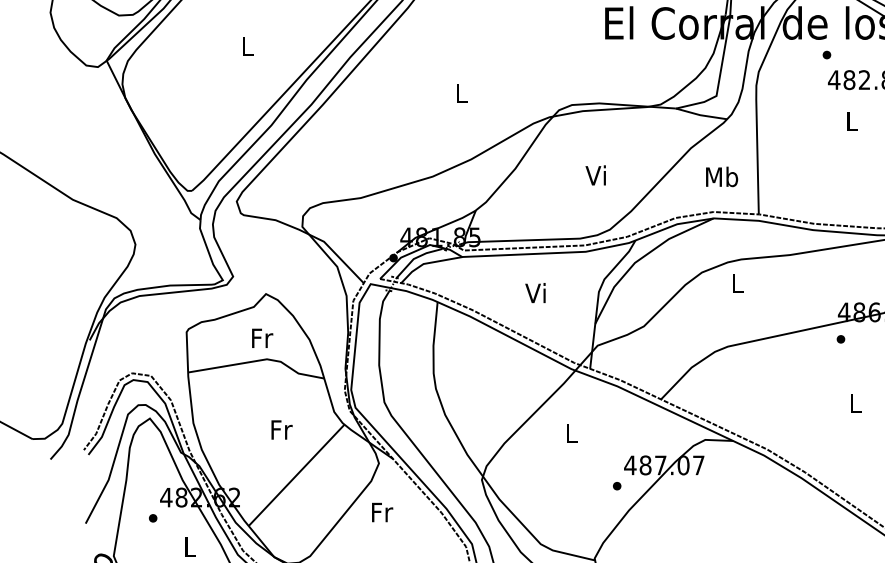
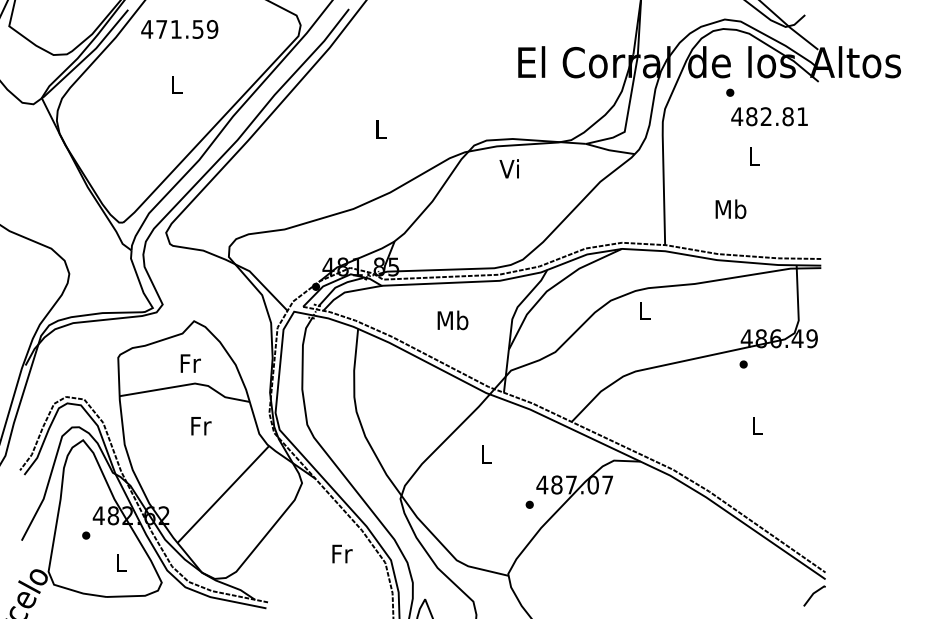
text: (594, 175) -> (508, 168), moved
text: (721, 176) -> (730, 208), moved
text: (536, 293) -> (452, 320), Vi -> Mb
text: (282, 430) -> (201, 426), moved
text: (382, 511) -> (342, 553), moved

